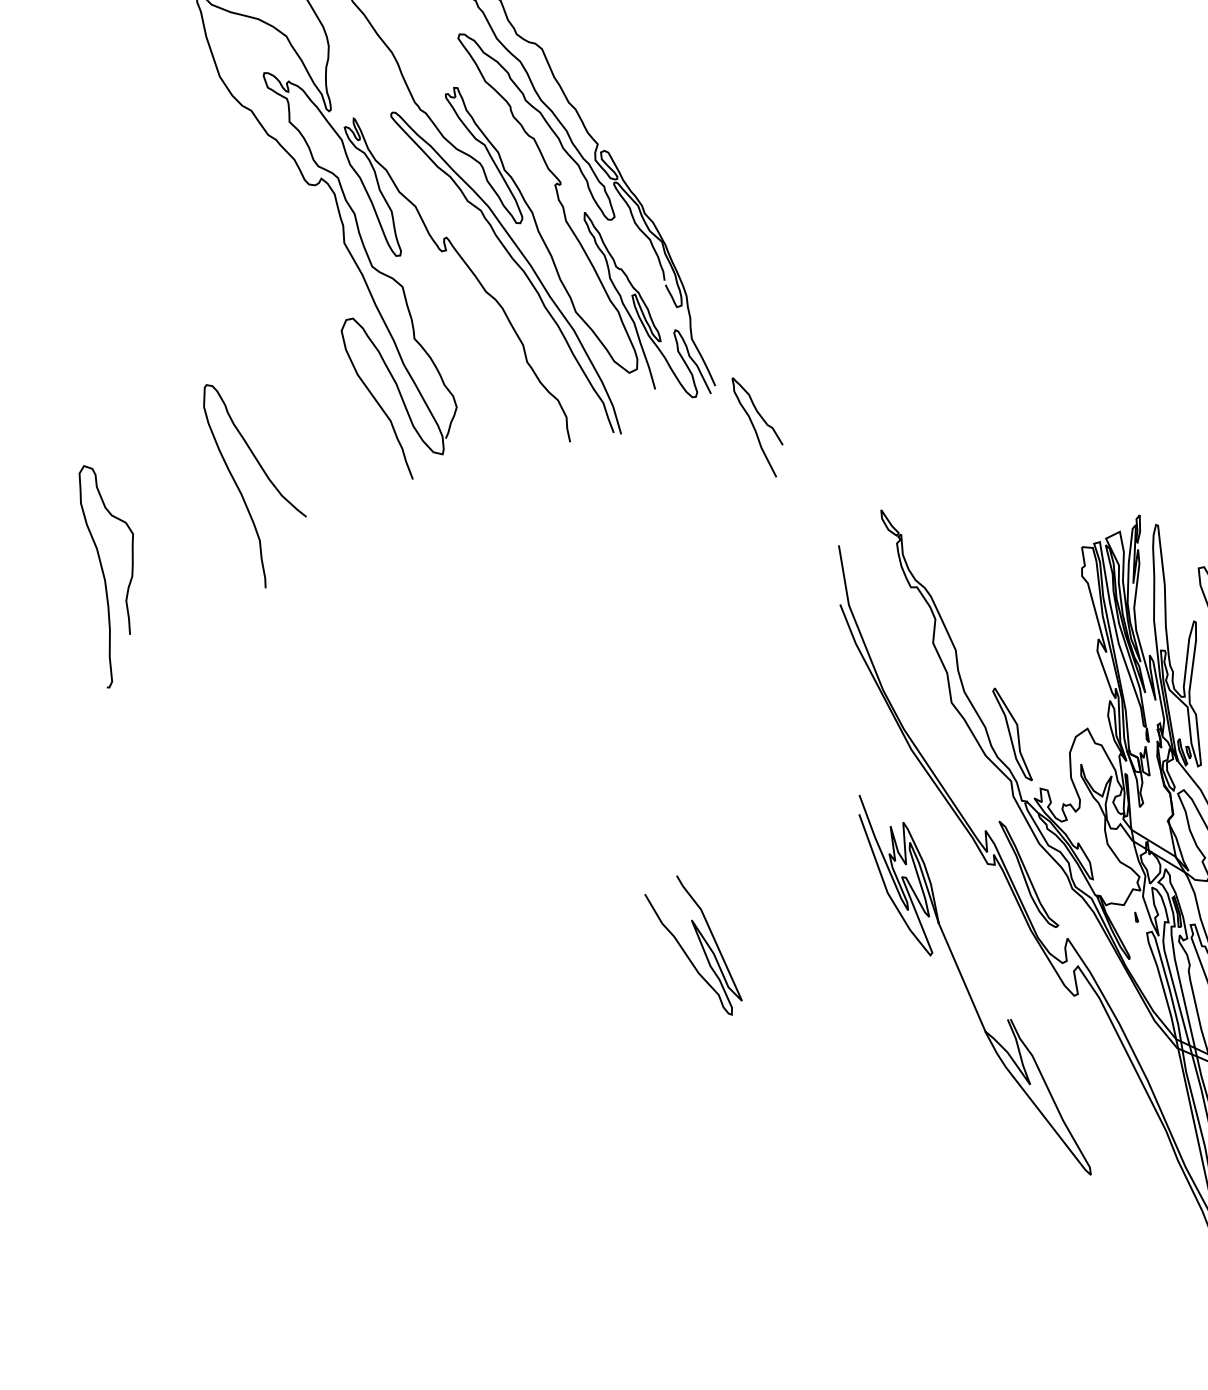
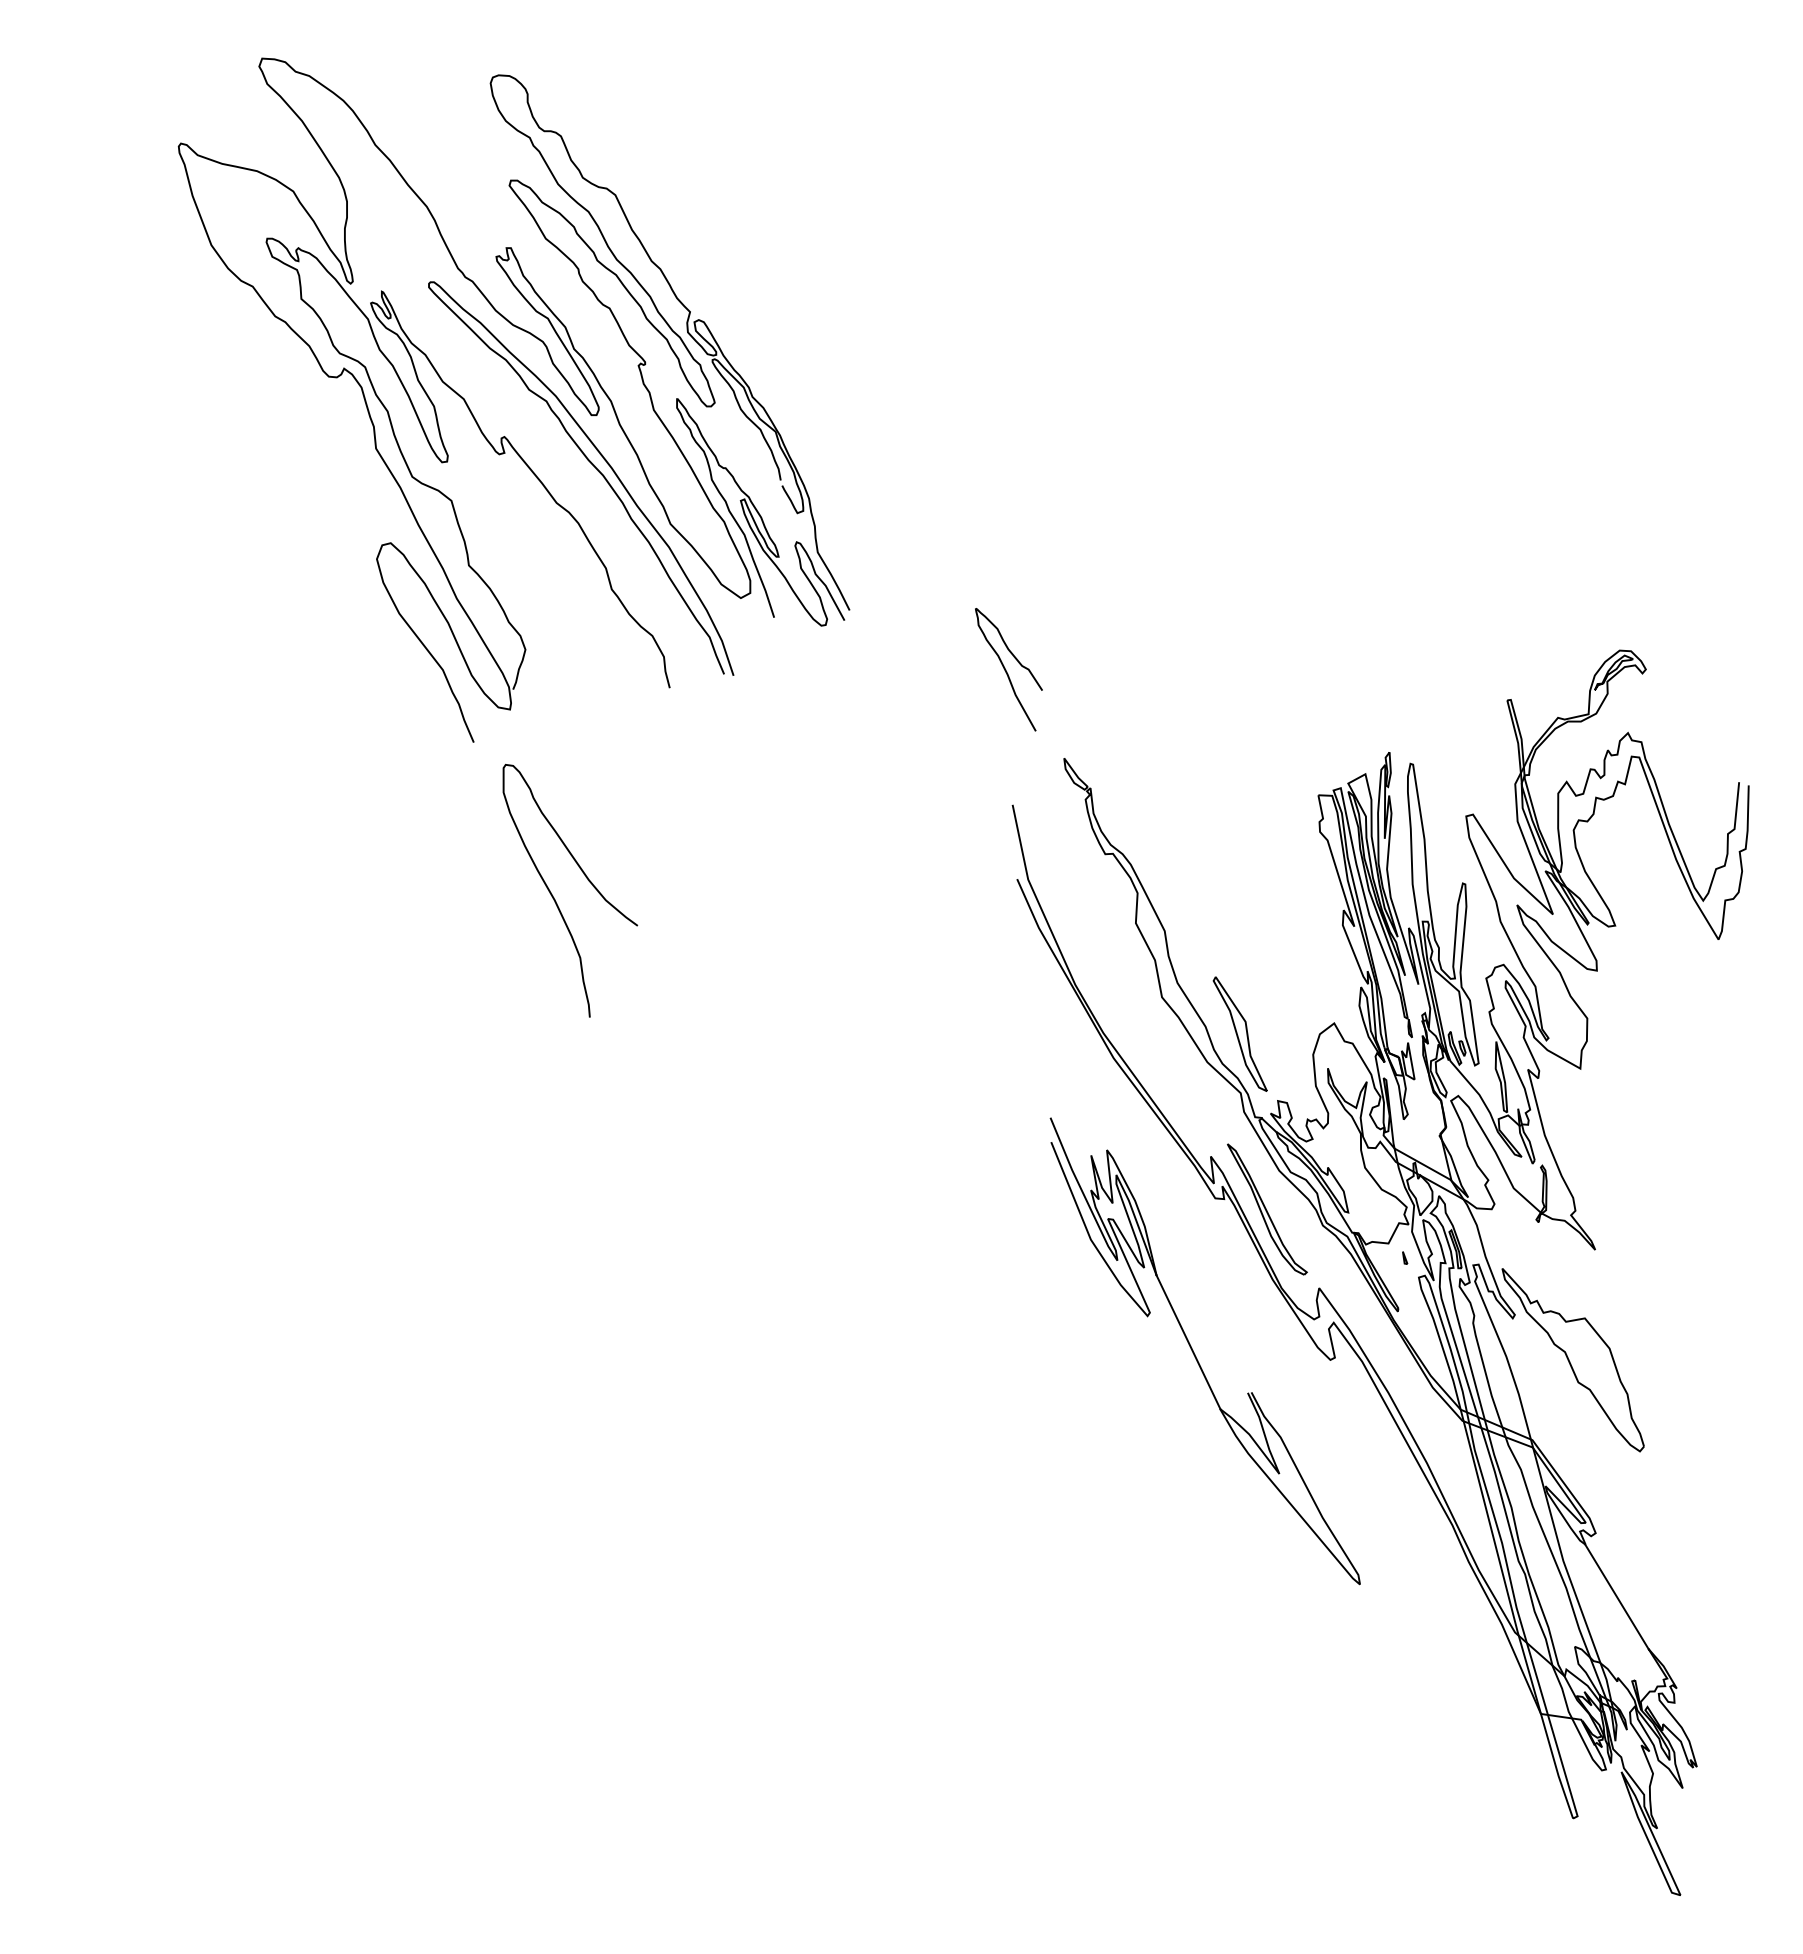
curve: (755, 427) -> (1006, 669), moved
curve: (241, 491) -> (554, 897), moved
curve: (103, 576) -> (89, 879), removed
curve: (700, 943) -> (857, 1312), removed

